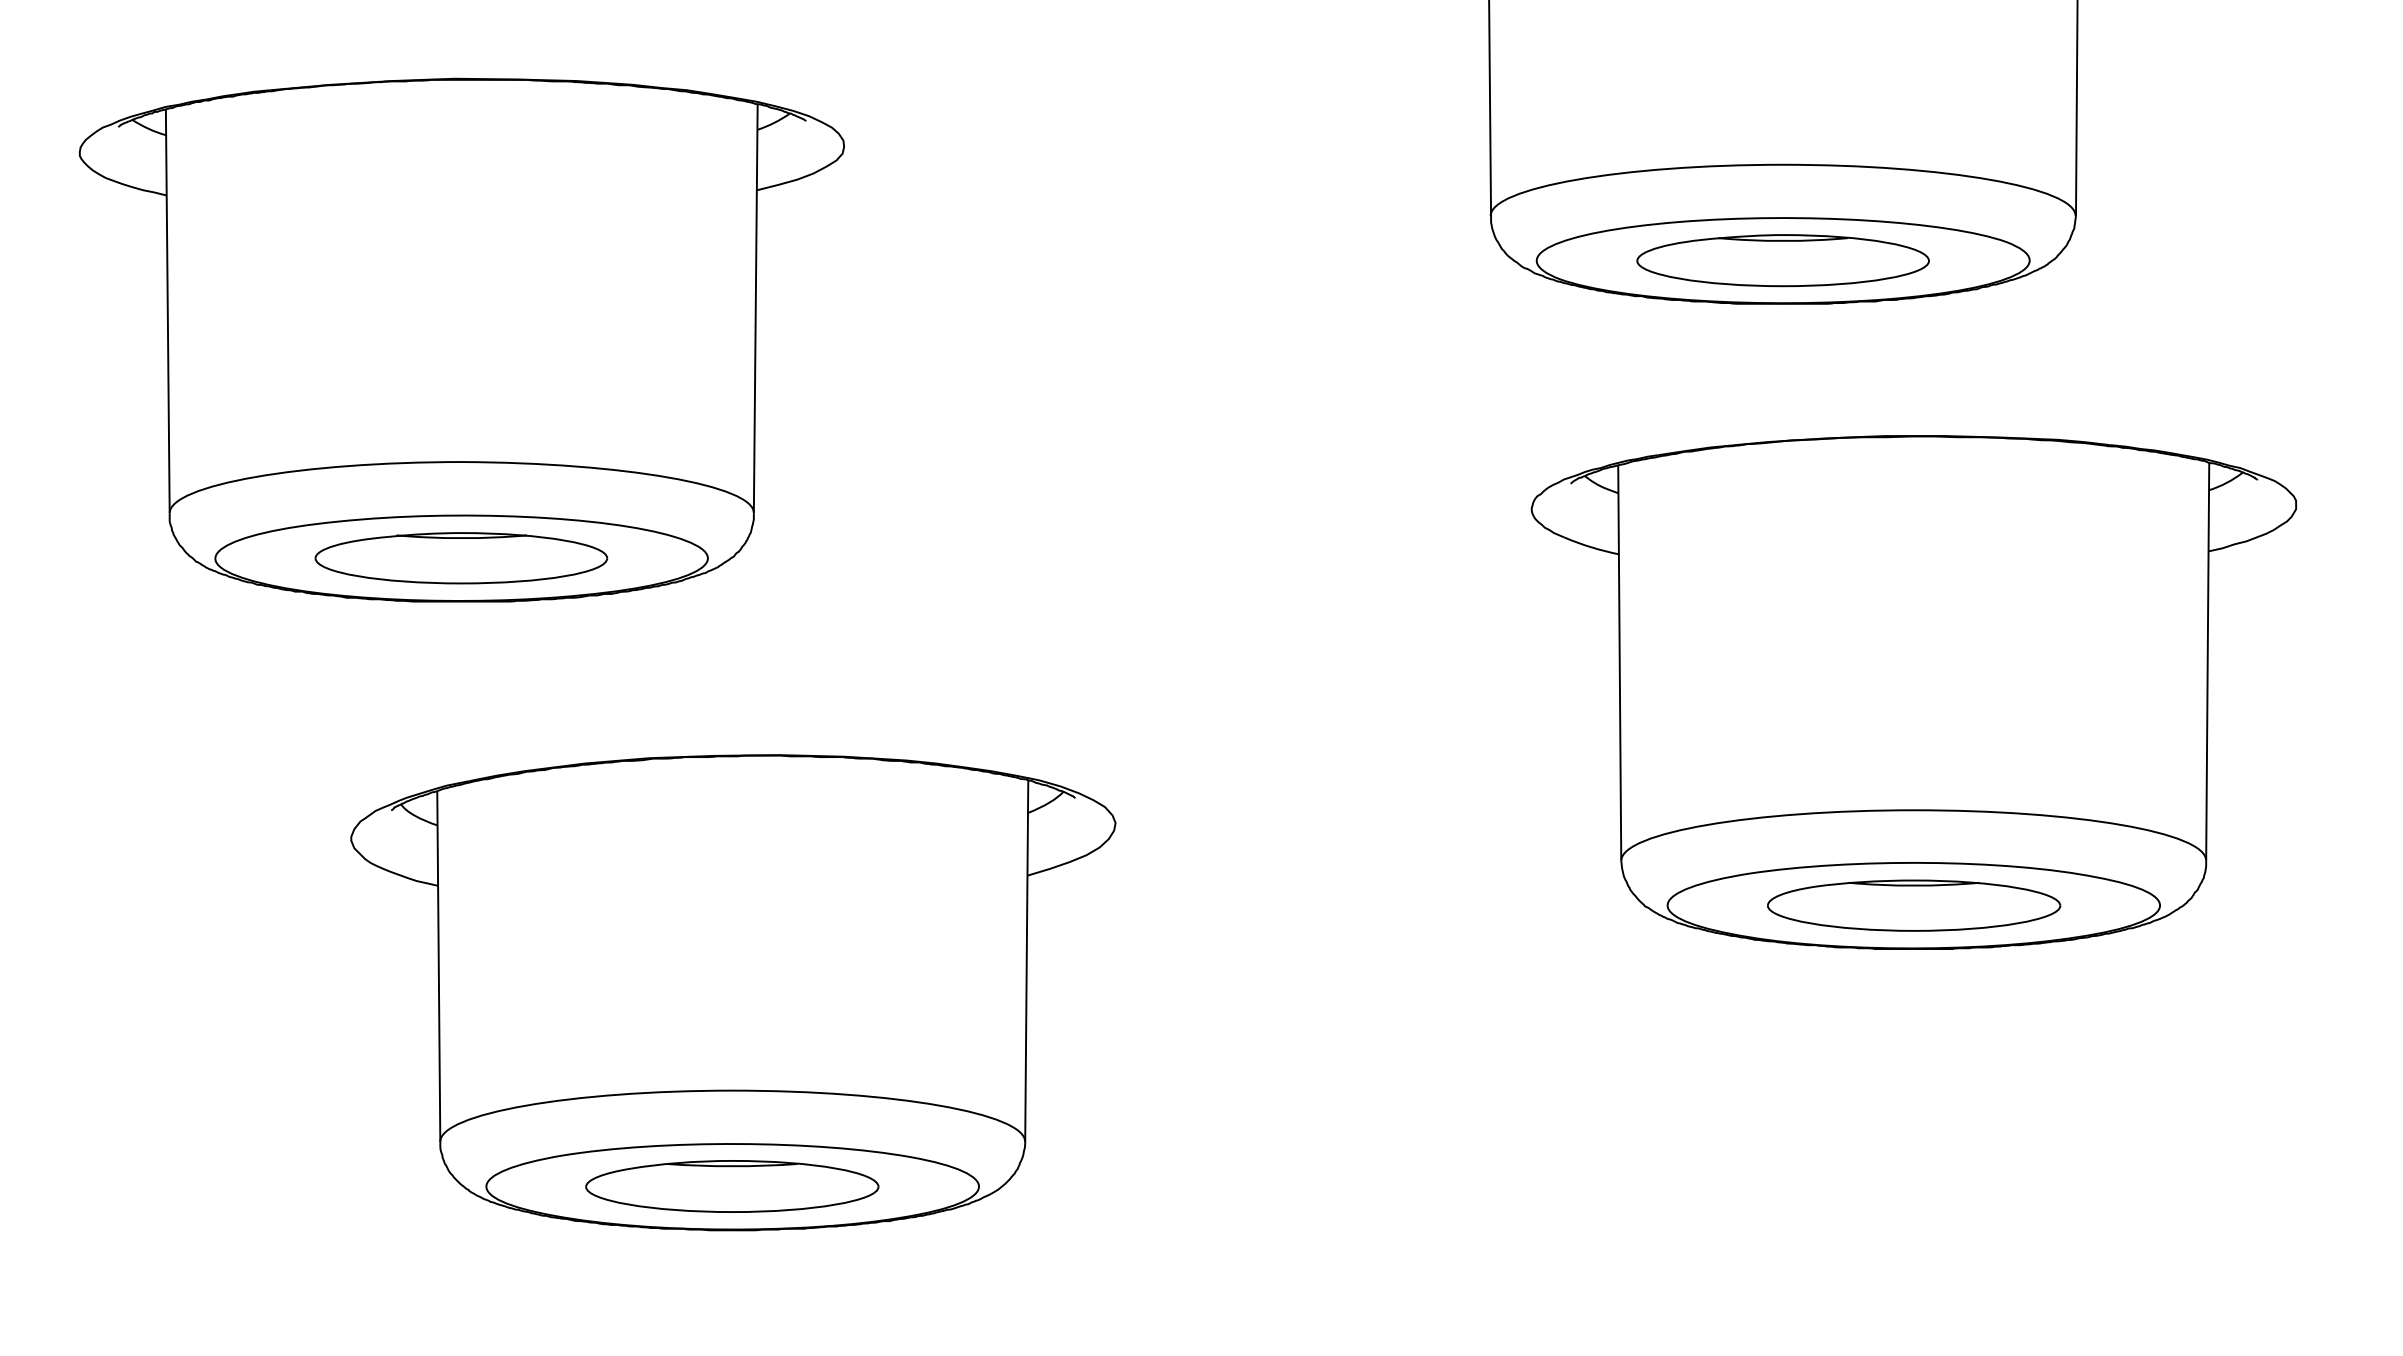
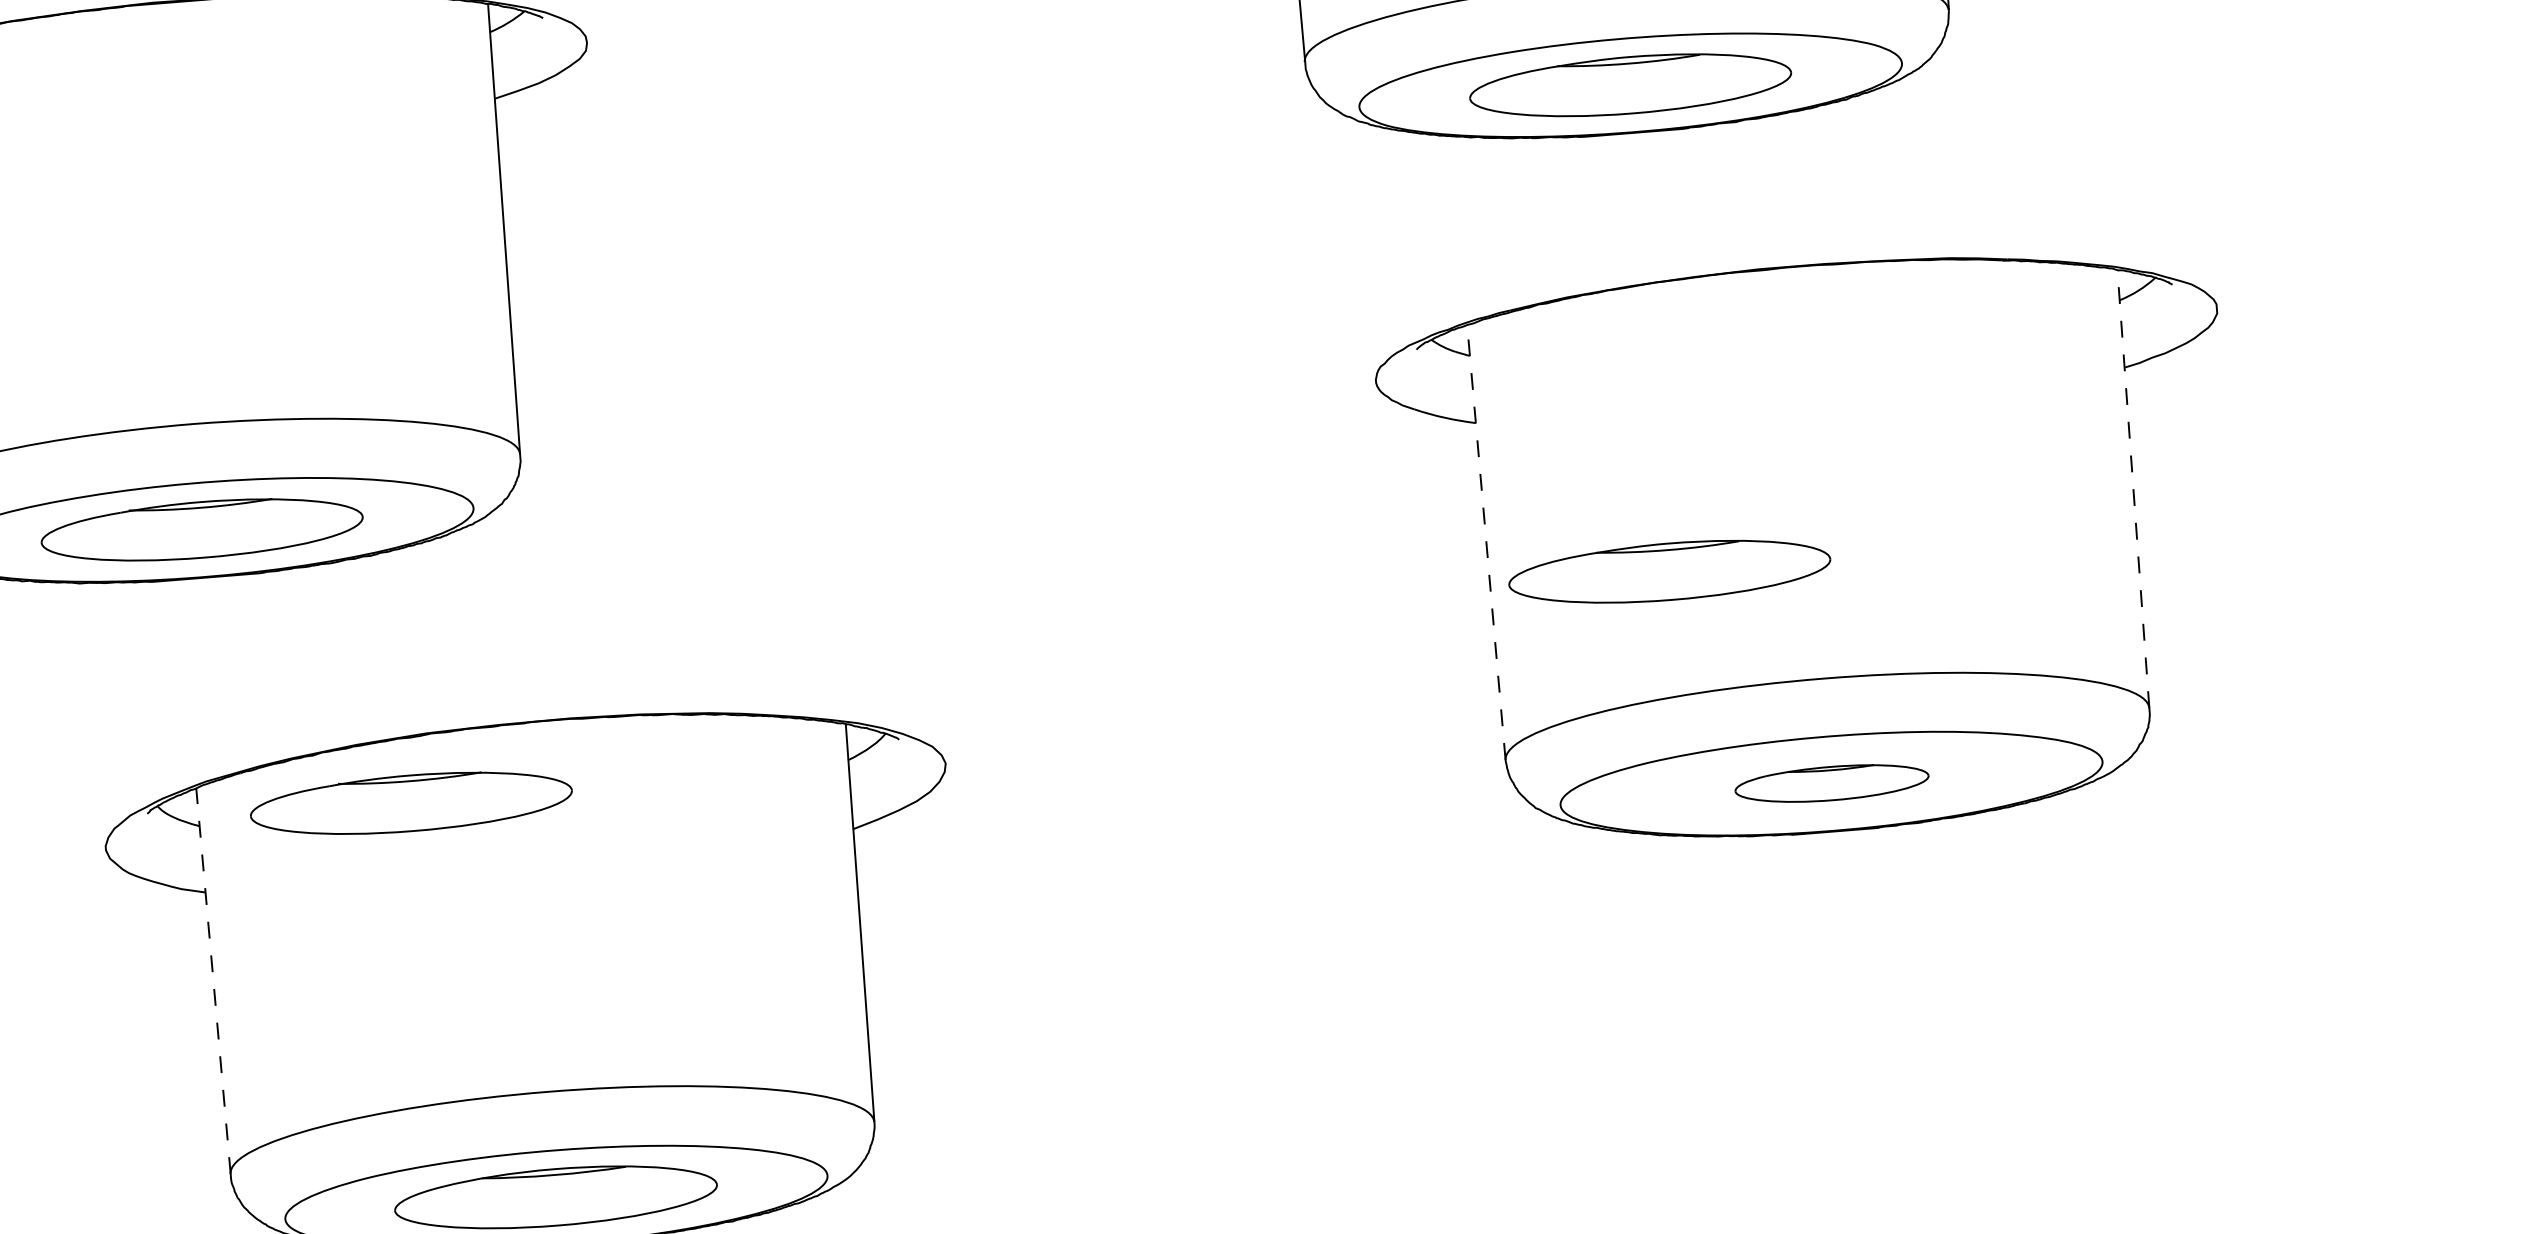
line: (2207, 661) -> (2133, 488), solid -> dashed
line: (1619, 662) -> (1486, 542), solid -> dashed
part: (1782, 702) -> (1669, 571), added
part: (630, 820) -> (411, 803), added
part: (1914, 905) -> (1832, 783), size x0.6
line: (438, 966) -> (213, 981), solid -> dashed

